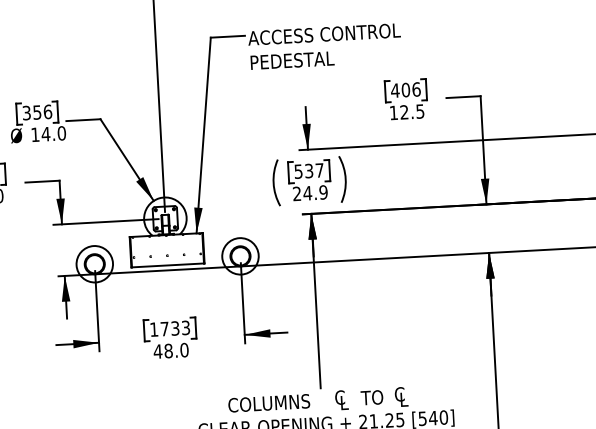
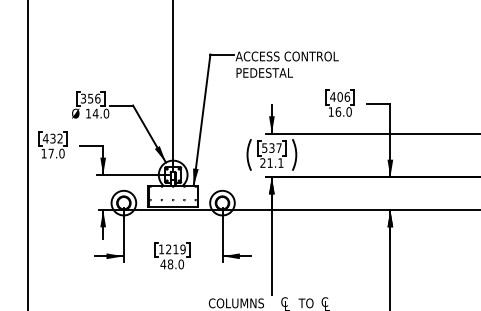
text: (411, 111) -> (343, 111), 12.5 -> 16.0
text: (315, 192) -> (275, 162), 24.9 -> 21.1
text: (174, 328) -> (175, 249), 1733 -> 1219

